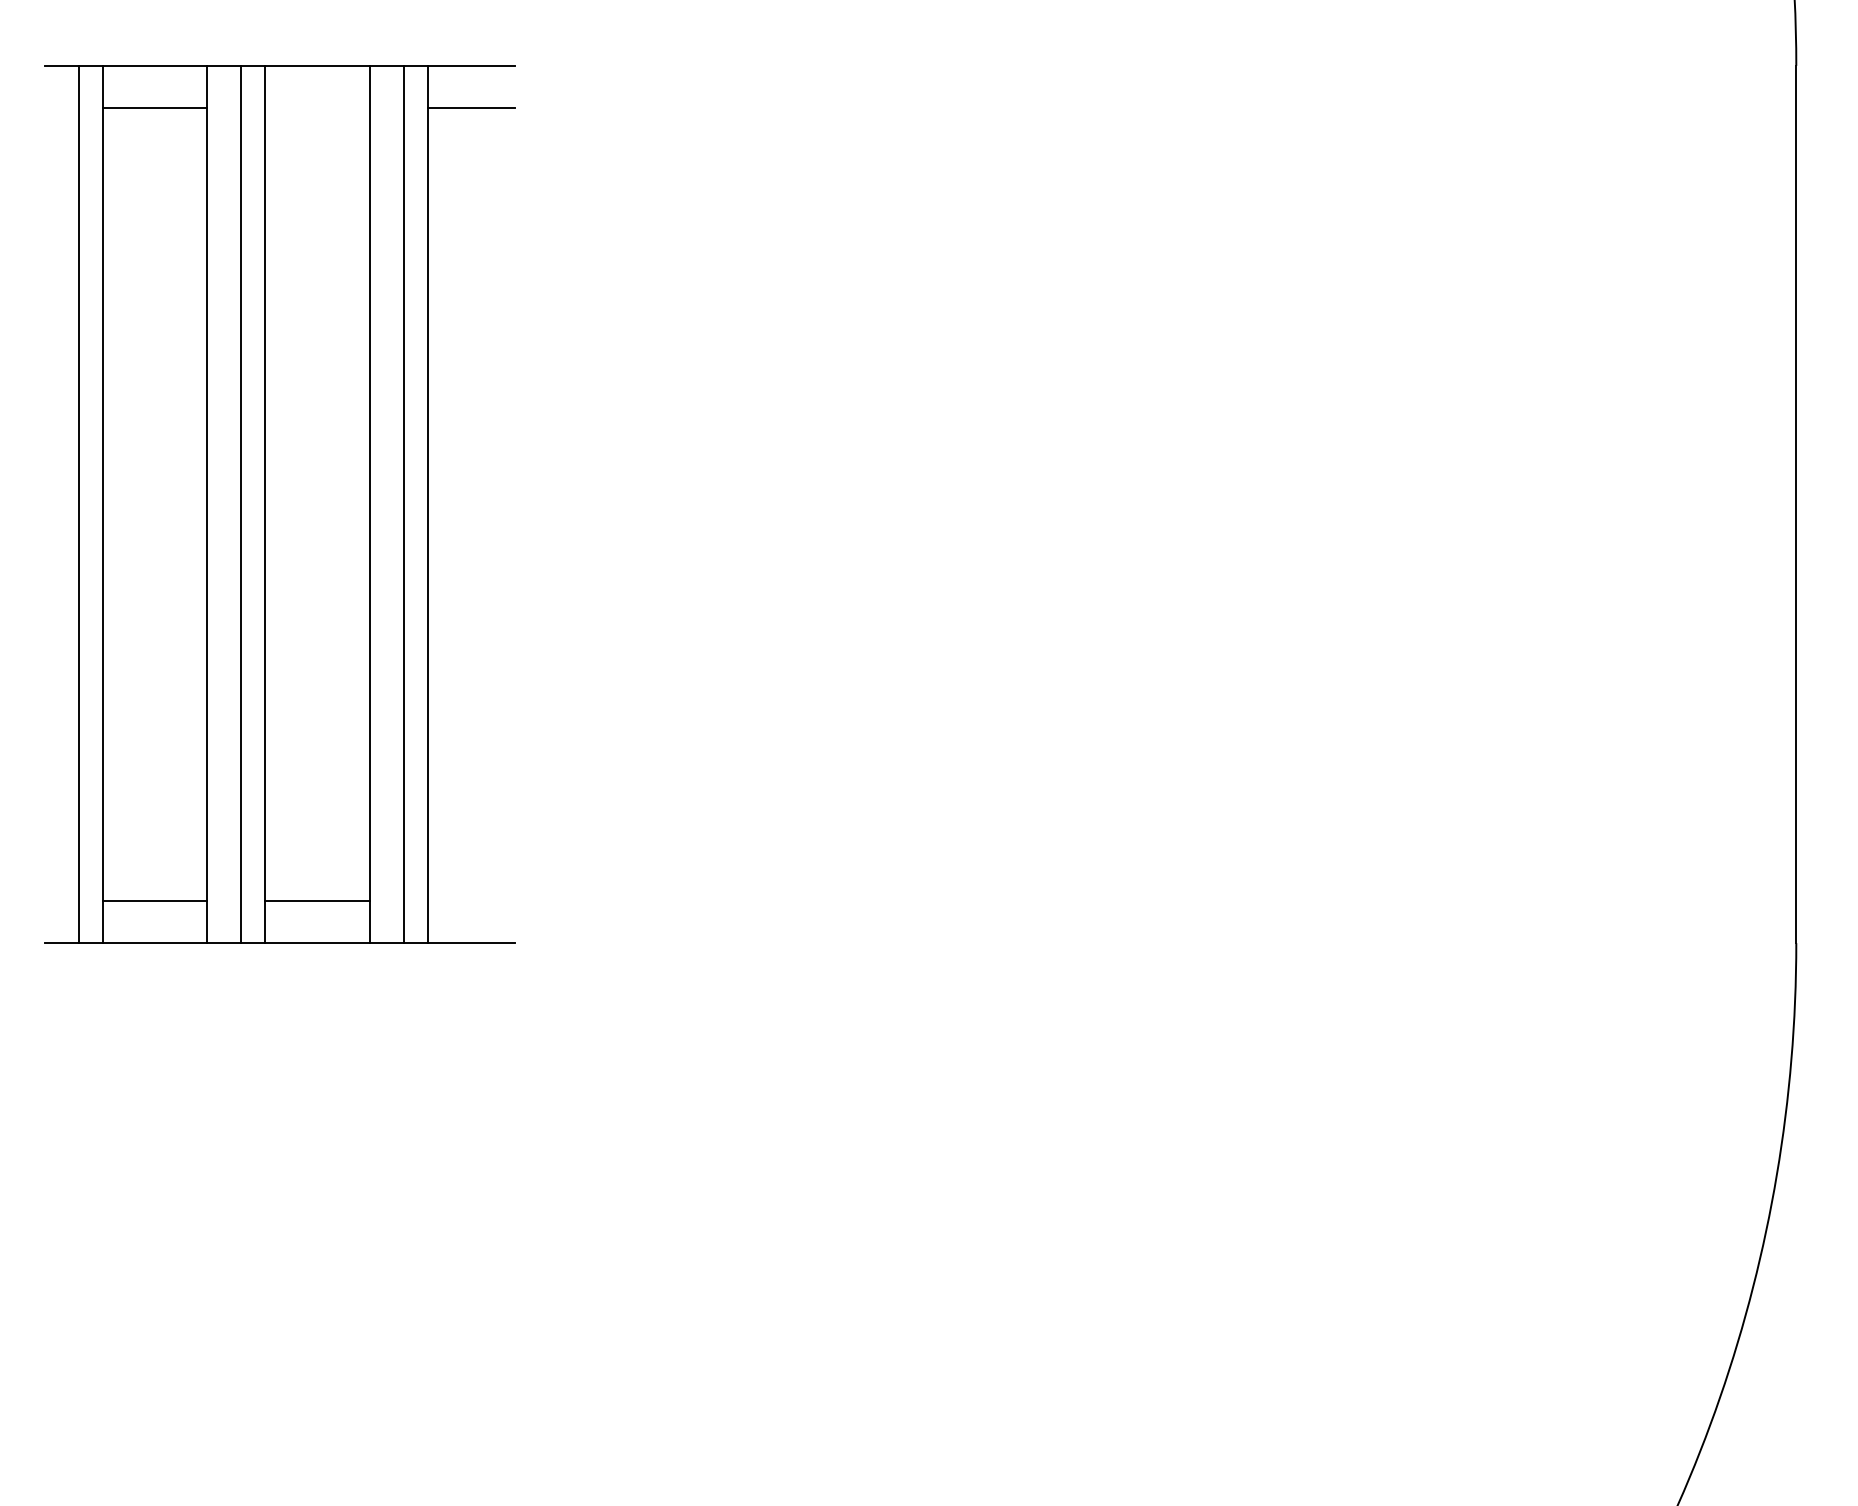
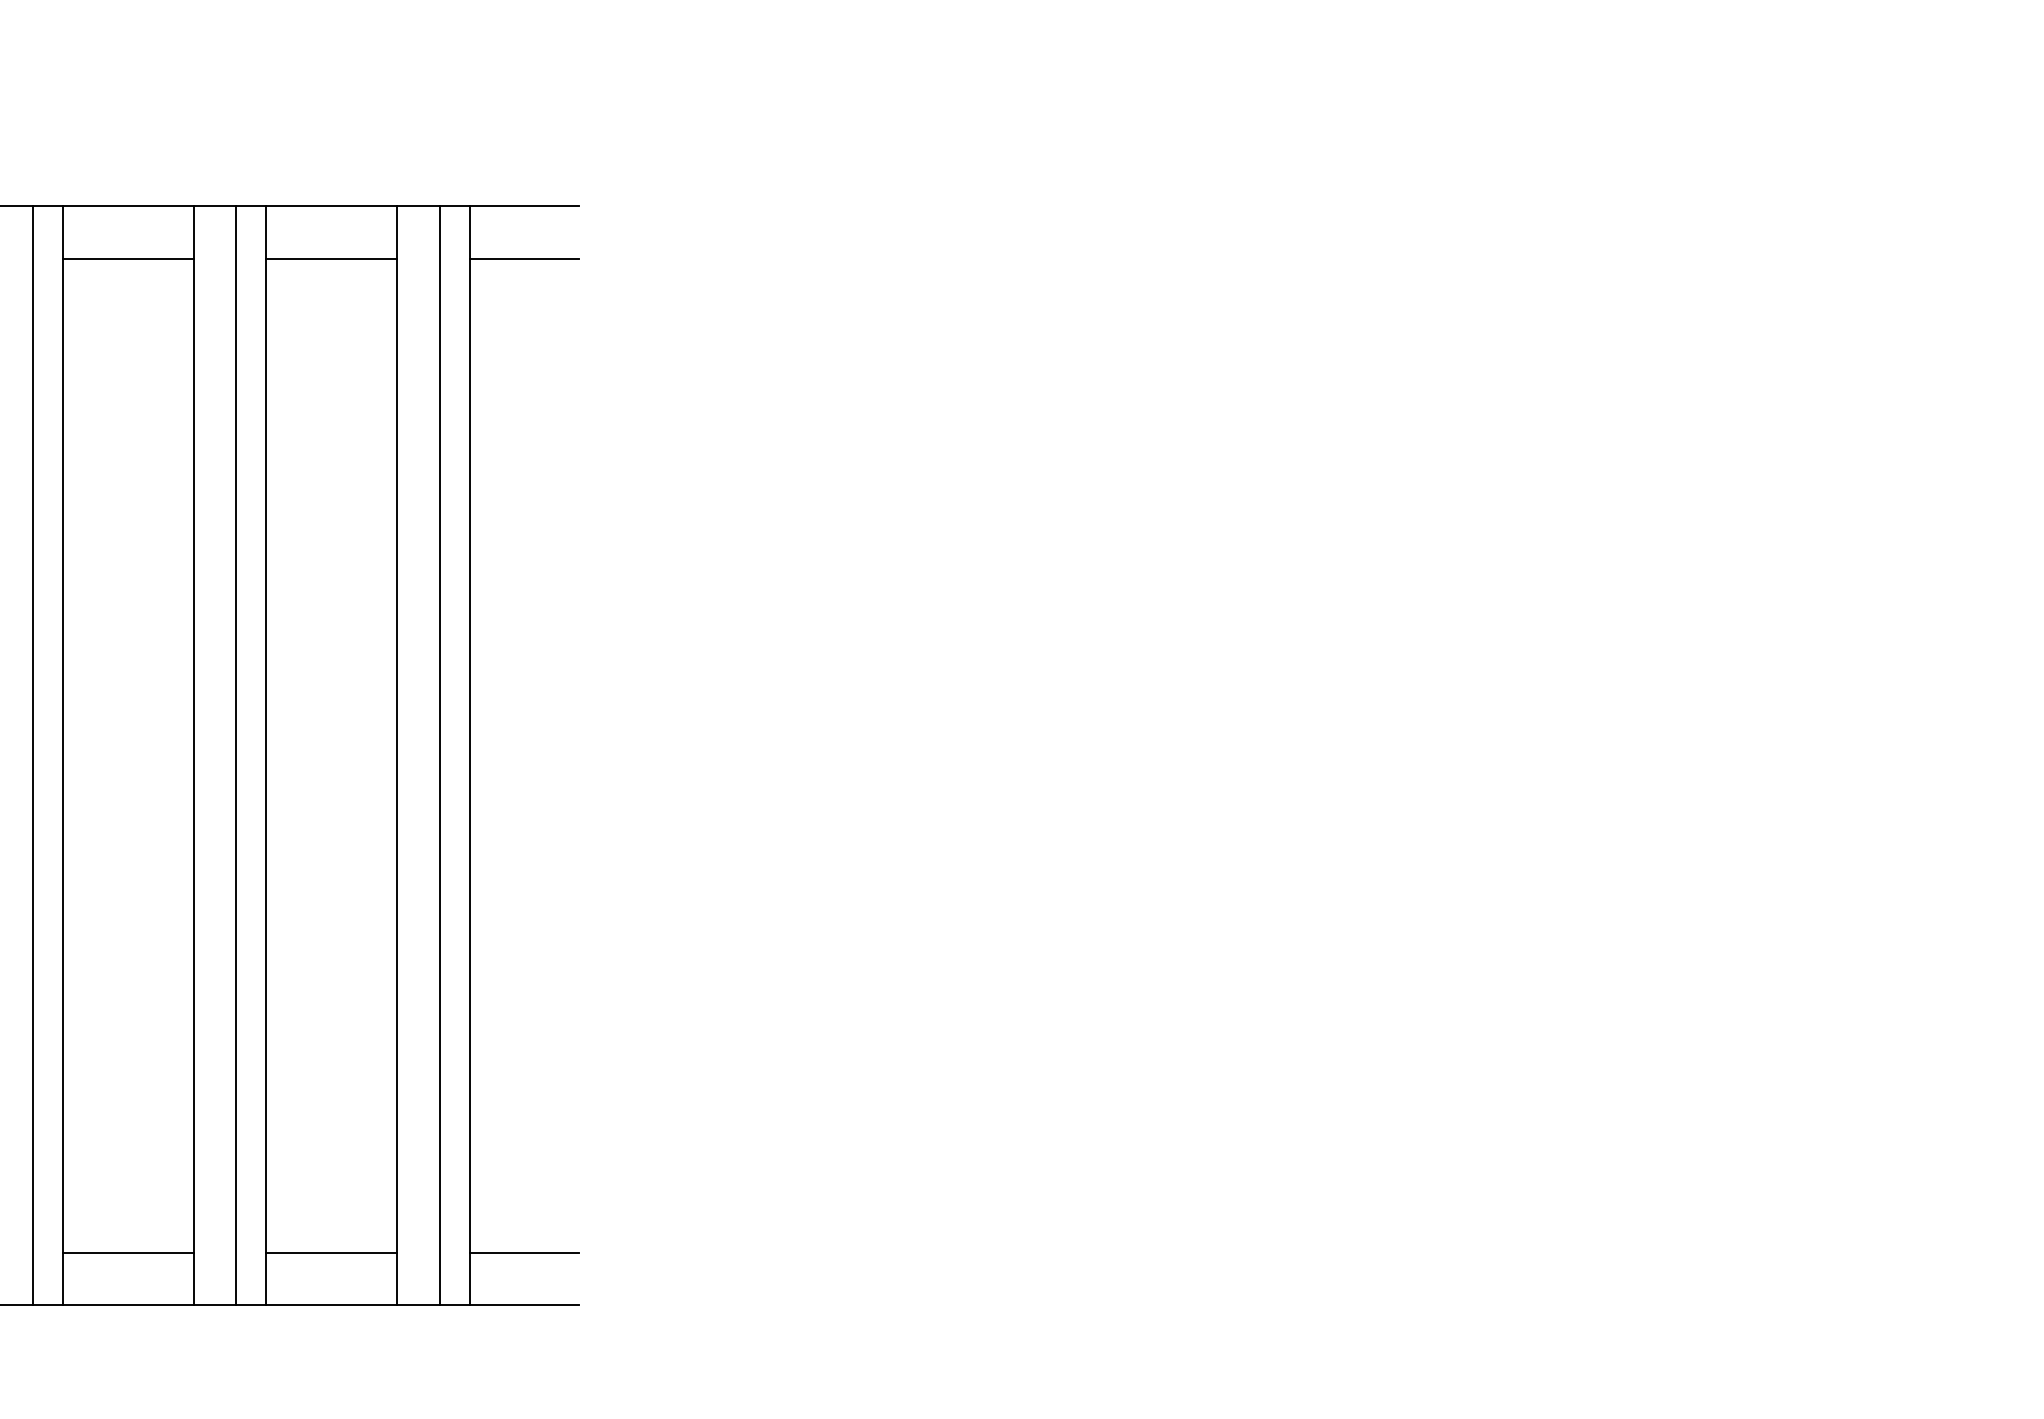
line: (317, 107) -> (331, 258), added
line: (470, 901) -> (523, 1253), added

